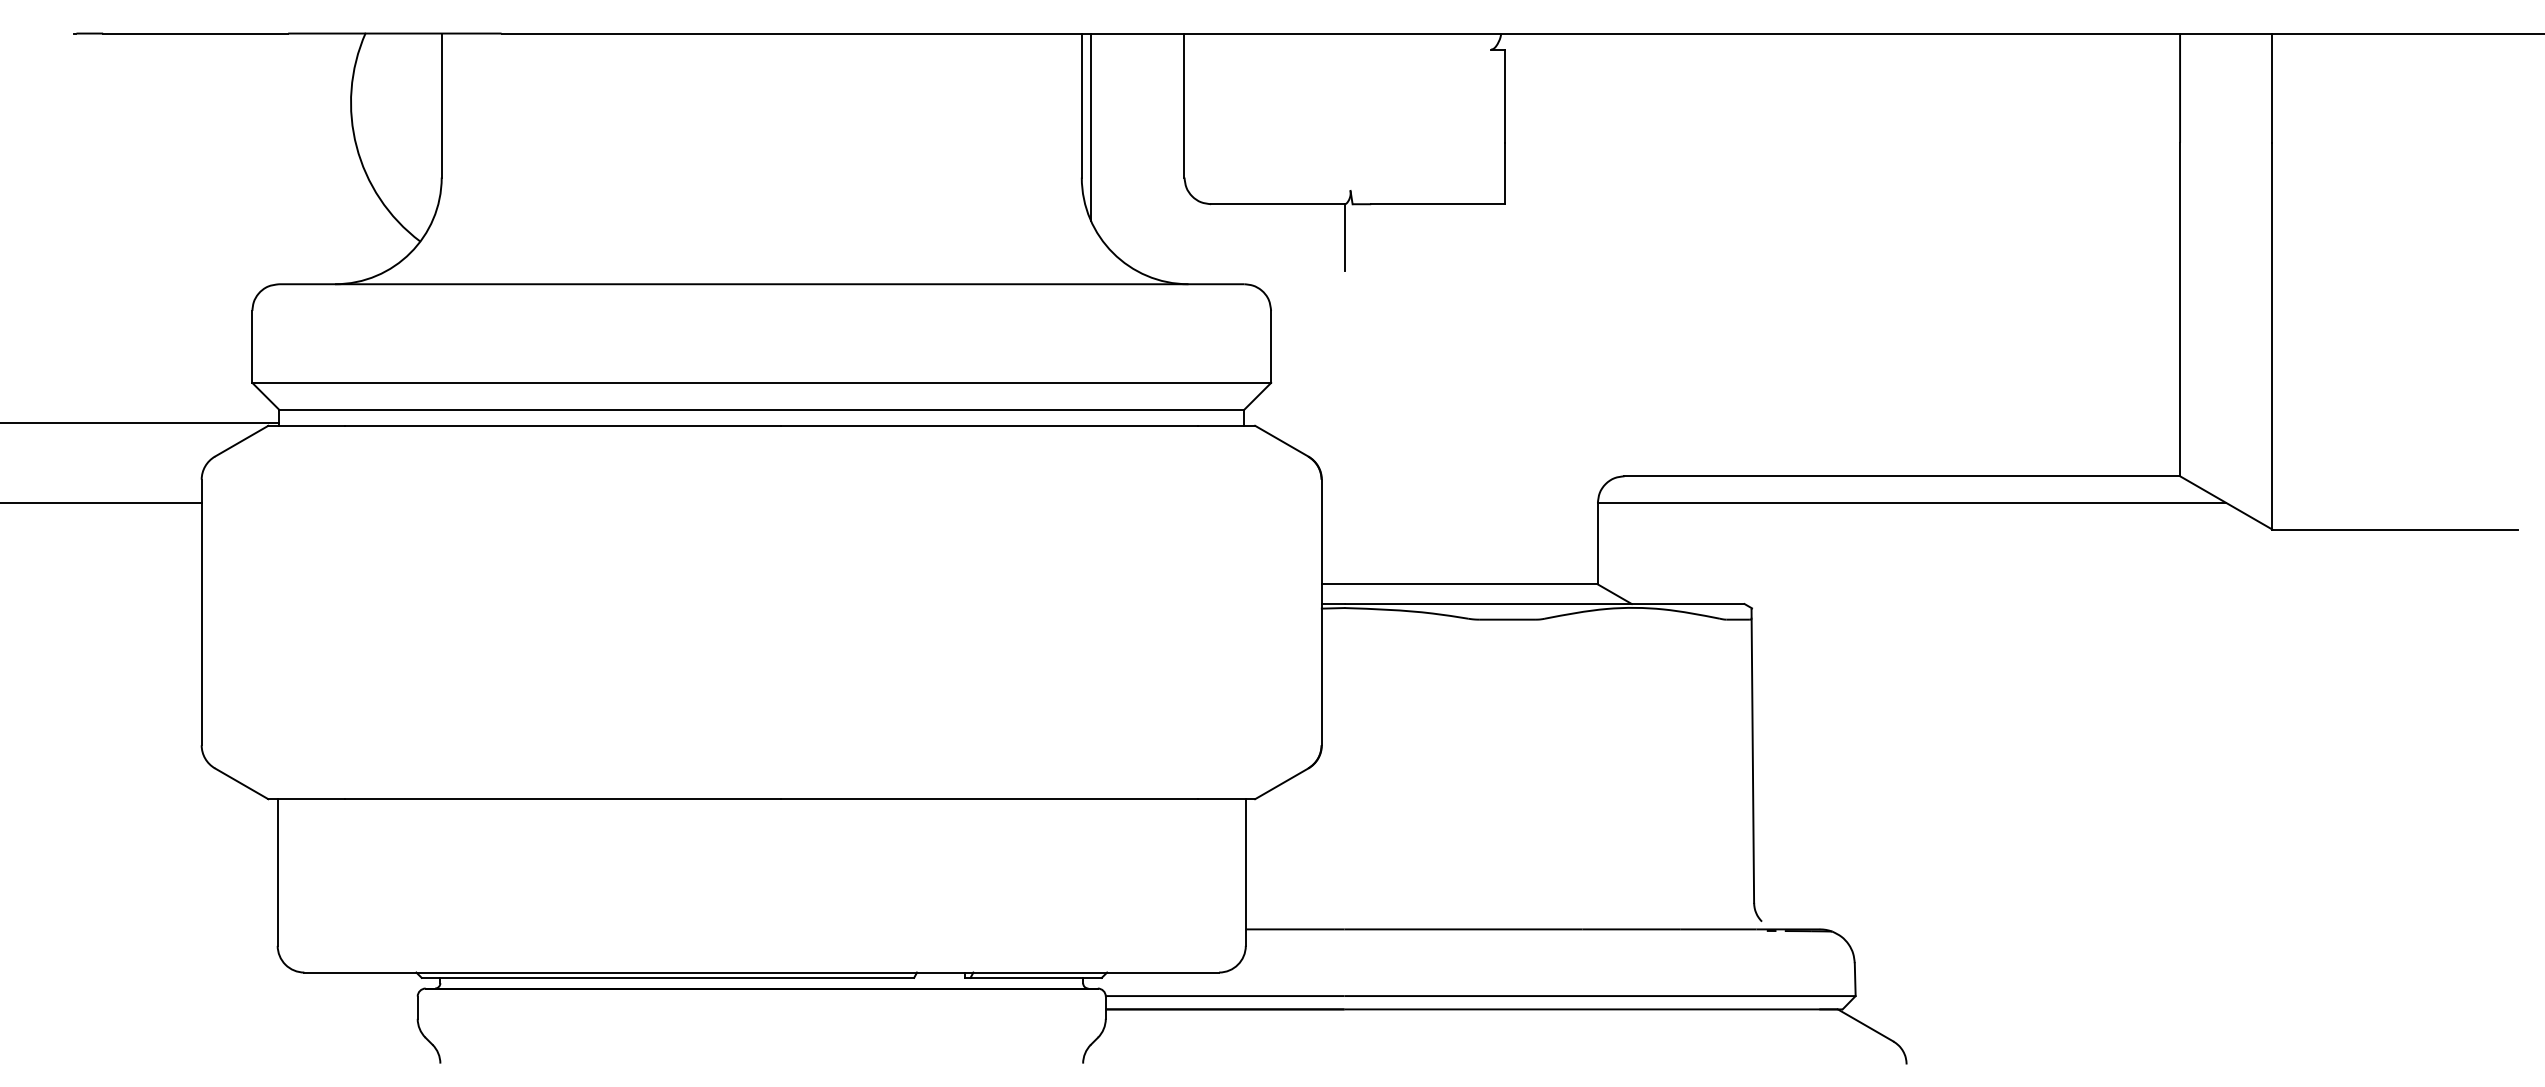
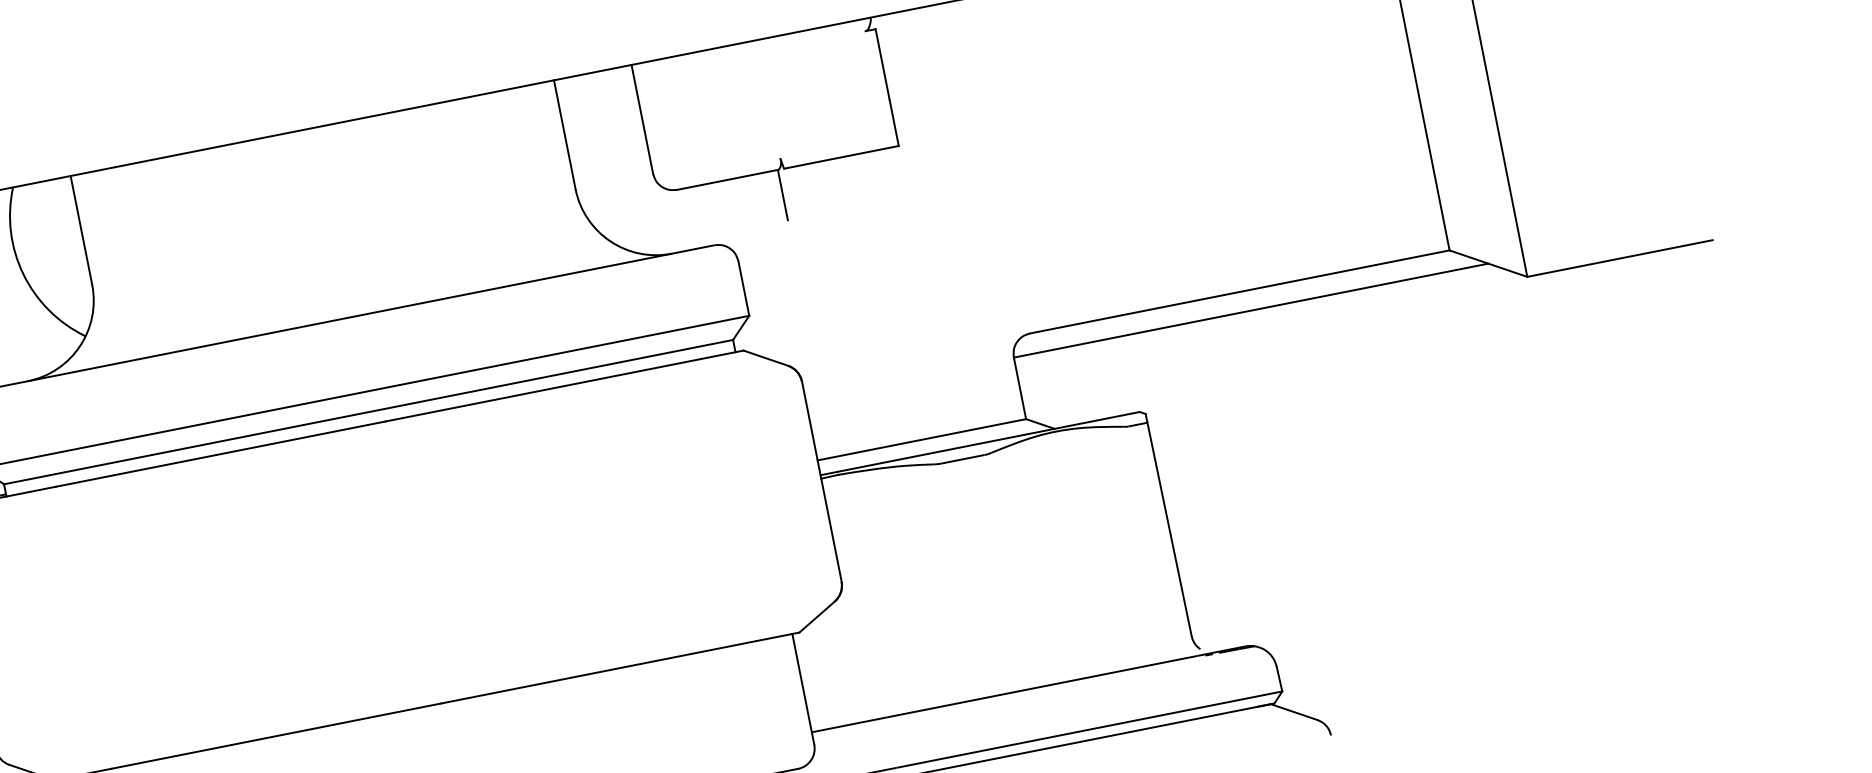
line: (1091, 127) -> (575, 149), removed

